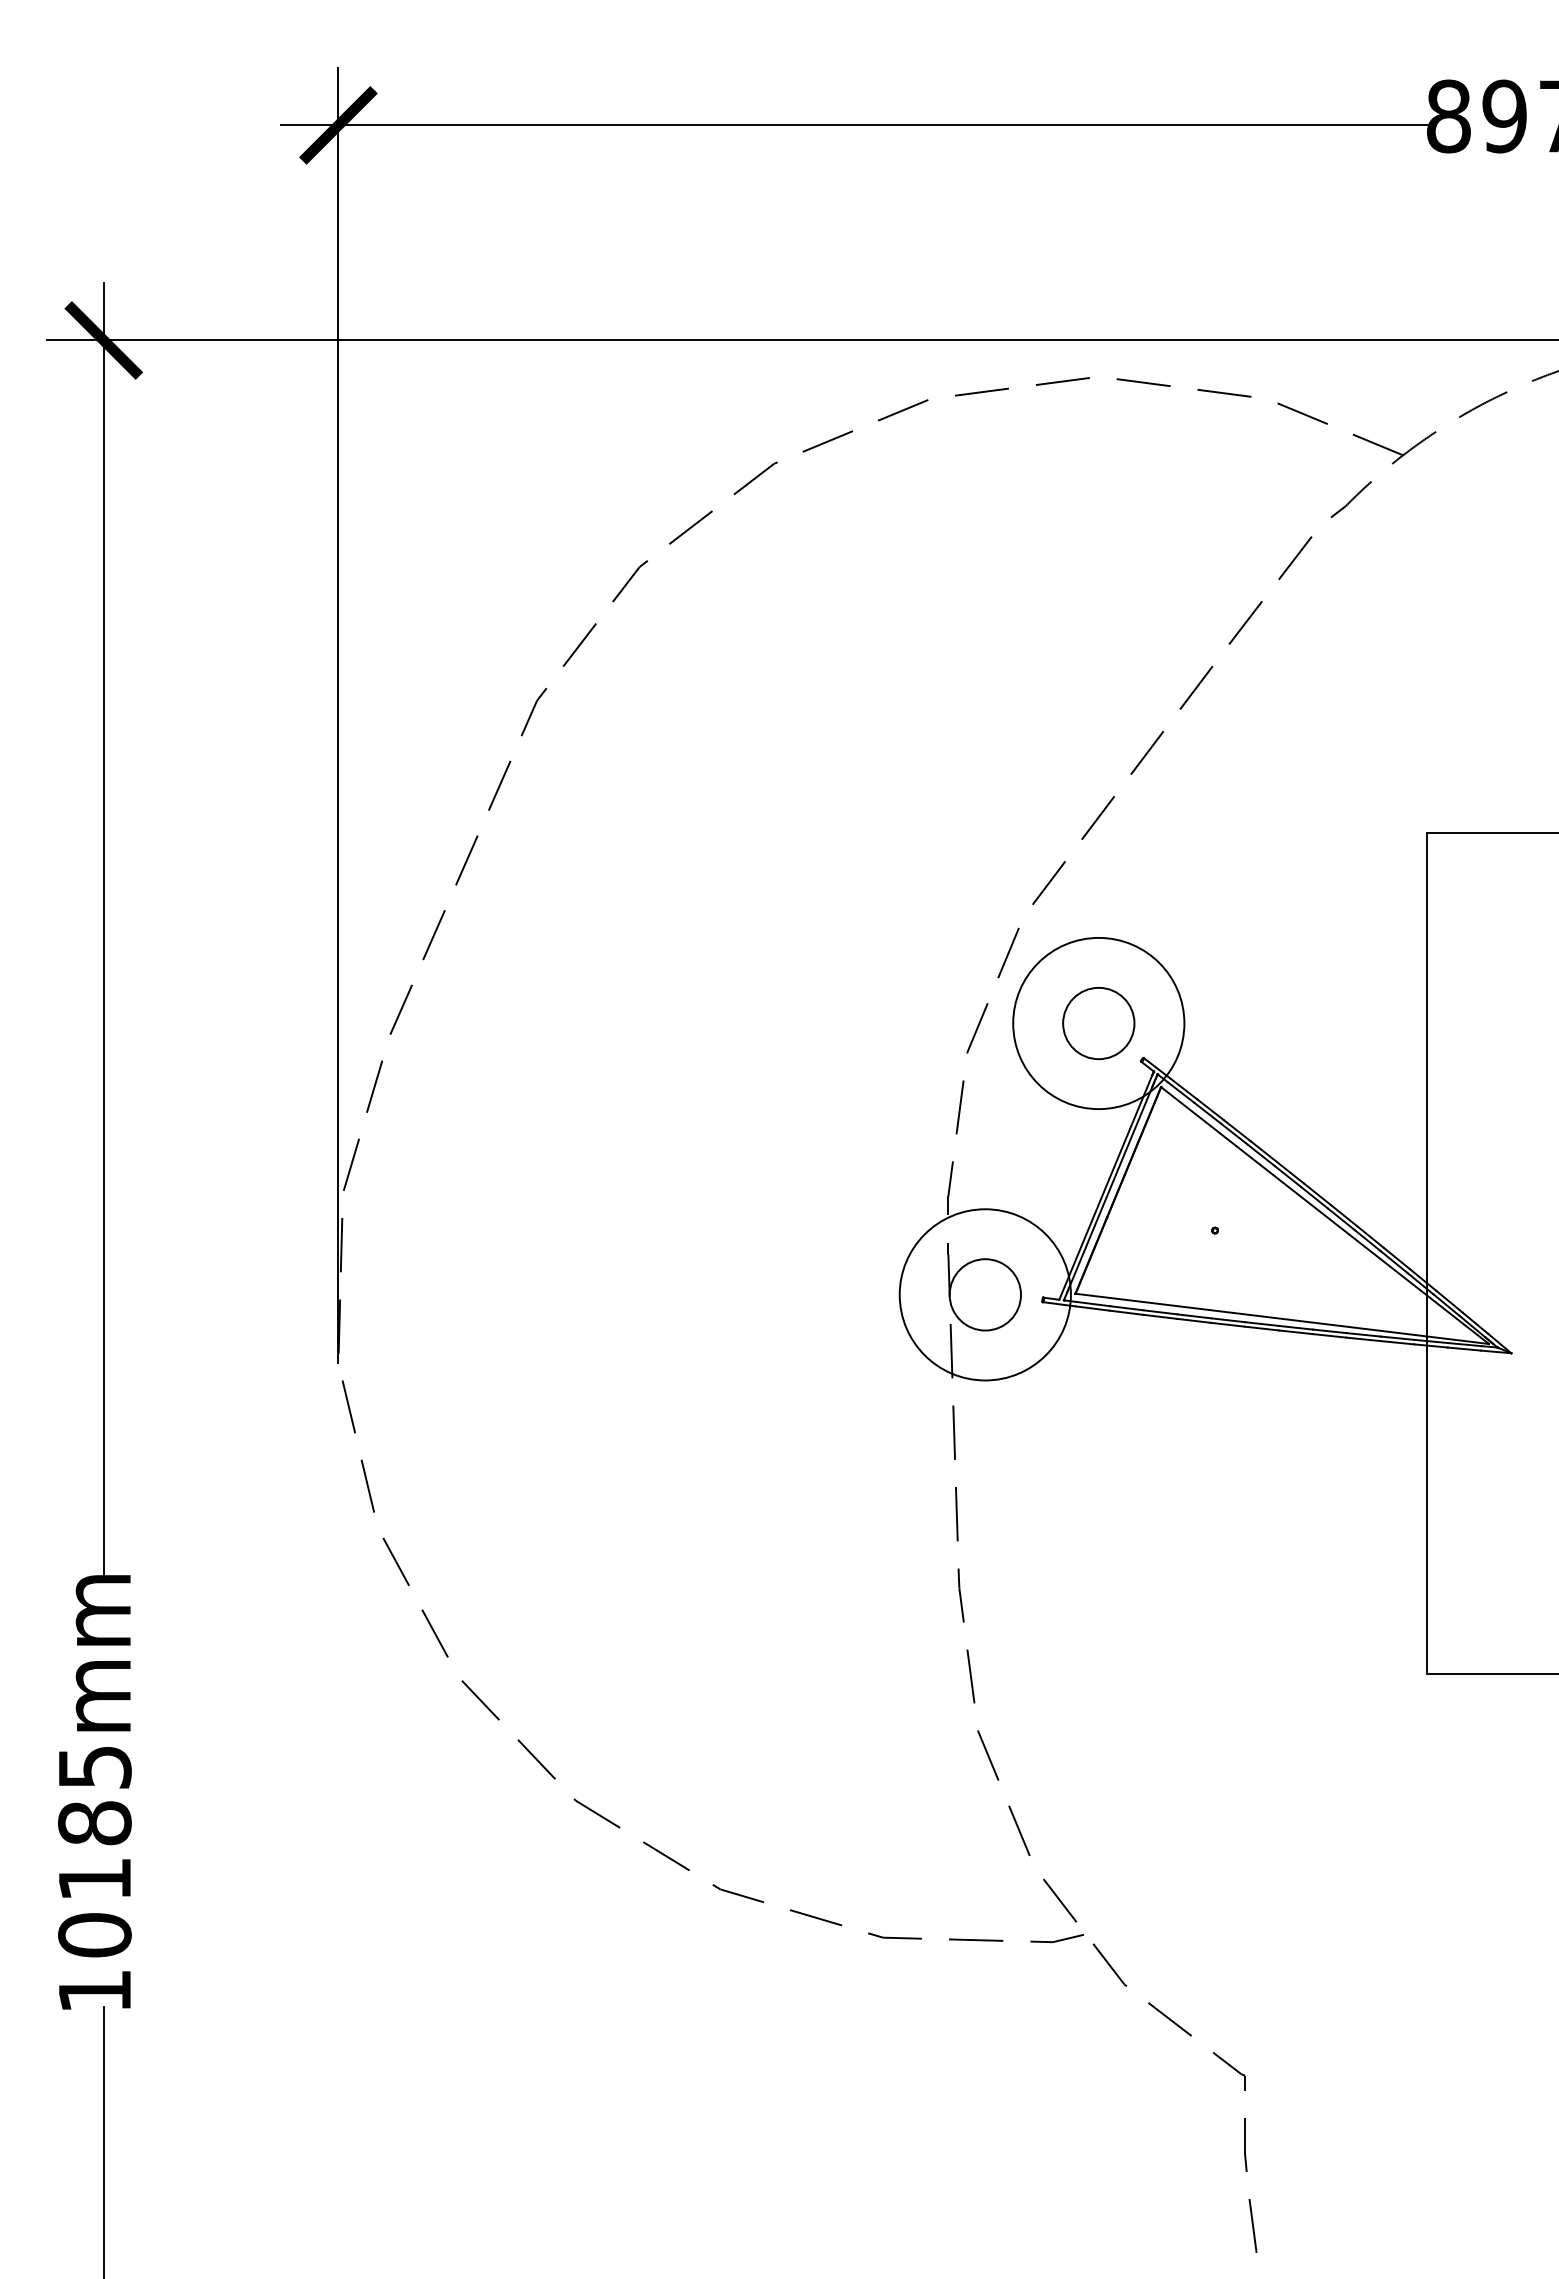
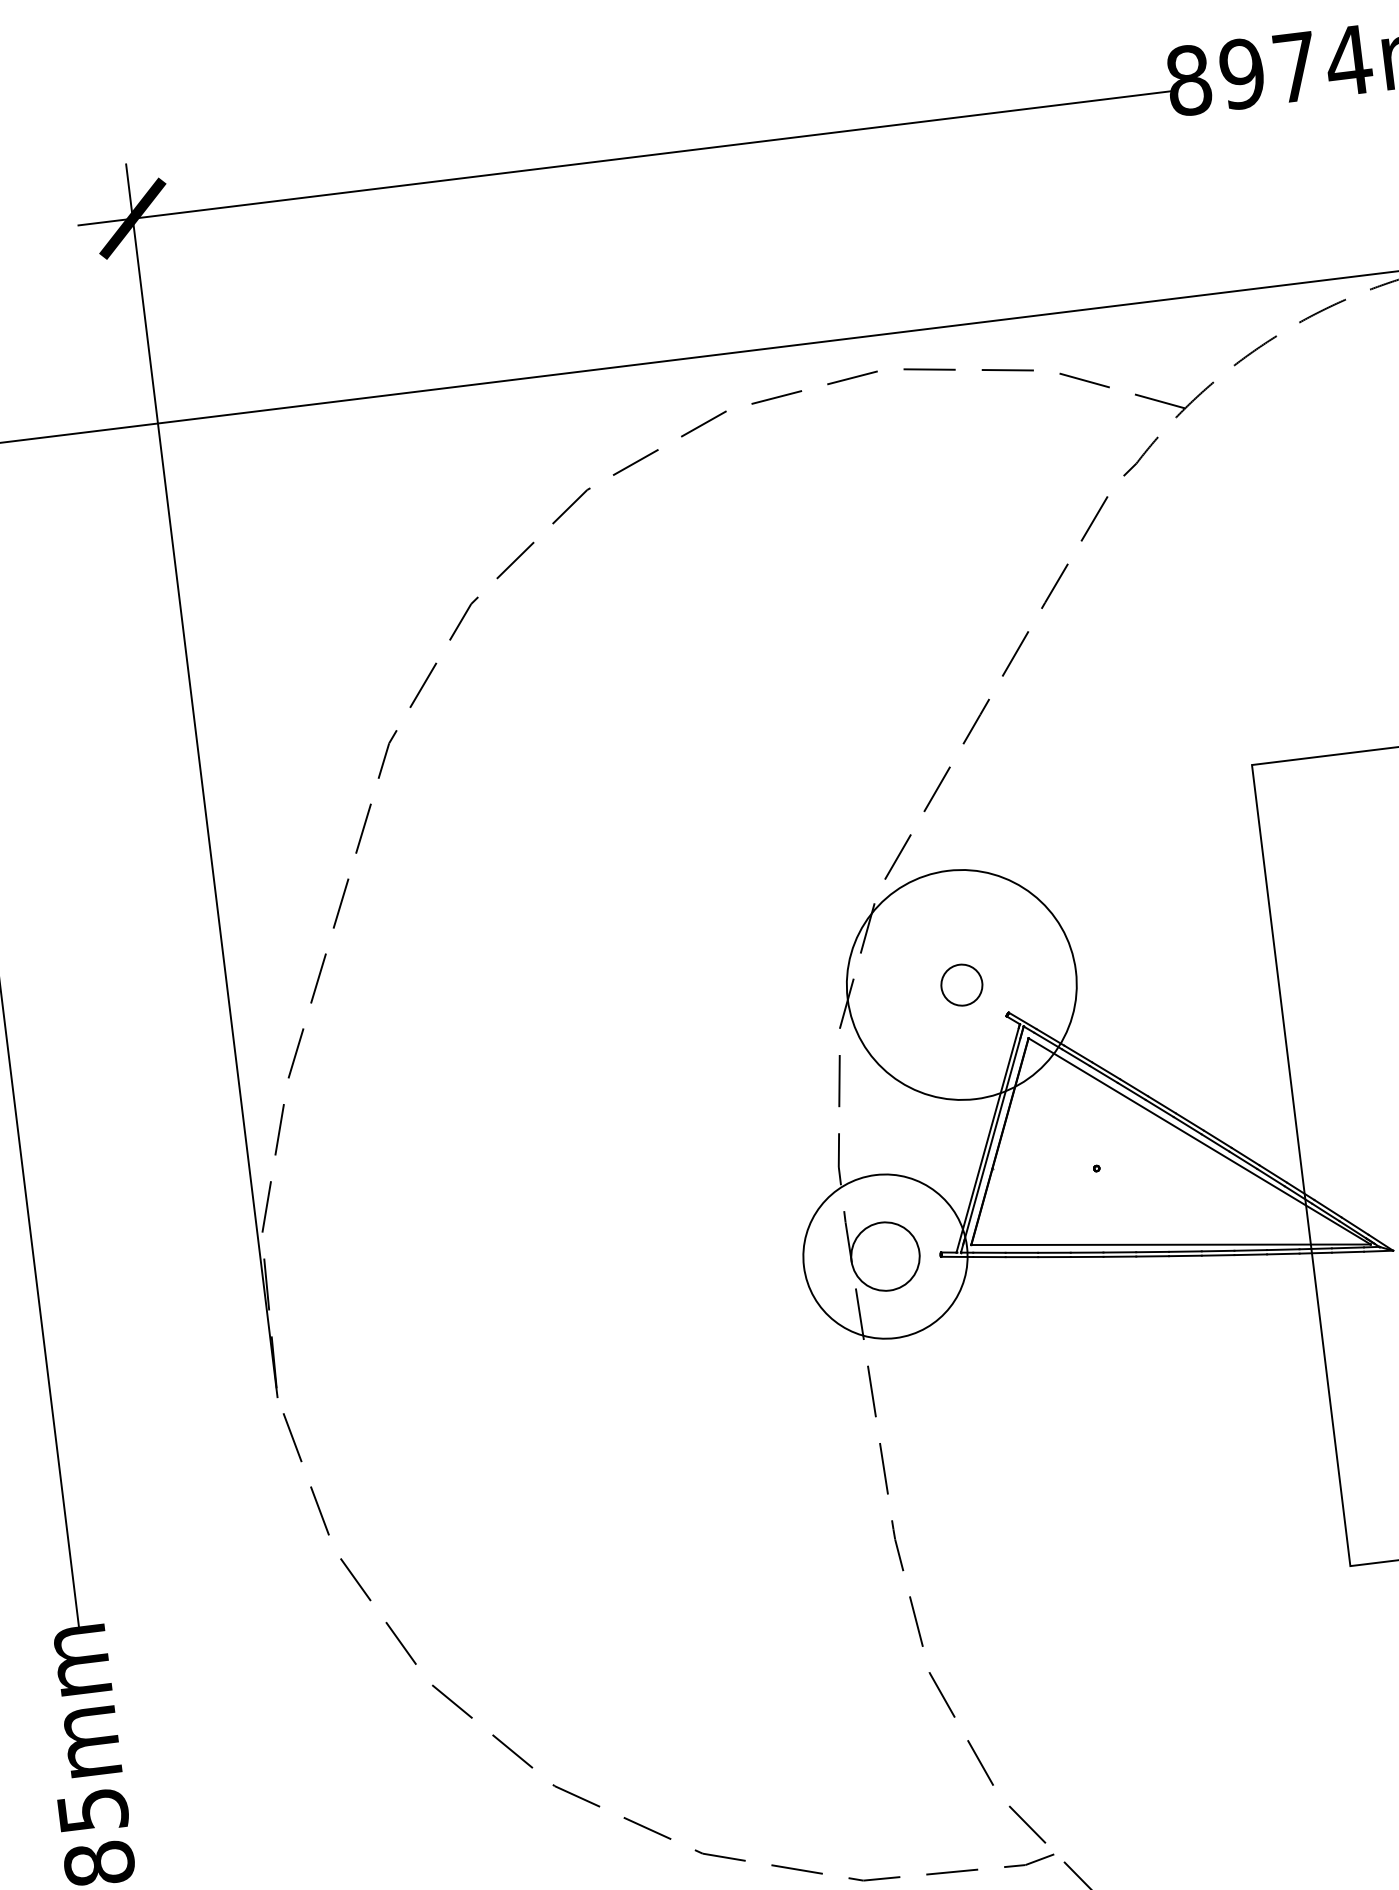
circle: (1098, 1023) -> (961, 984), size x0.6
circle: (1098, 1023) -> (961, 984), size x1.4

